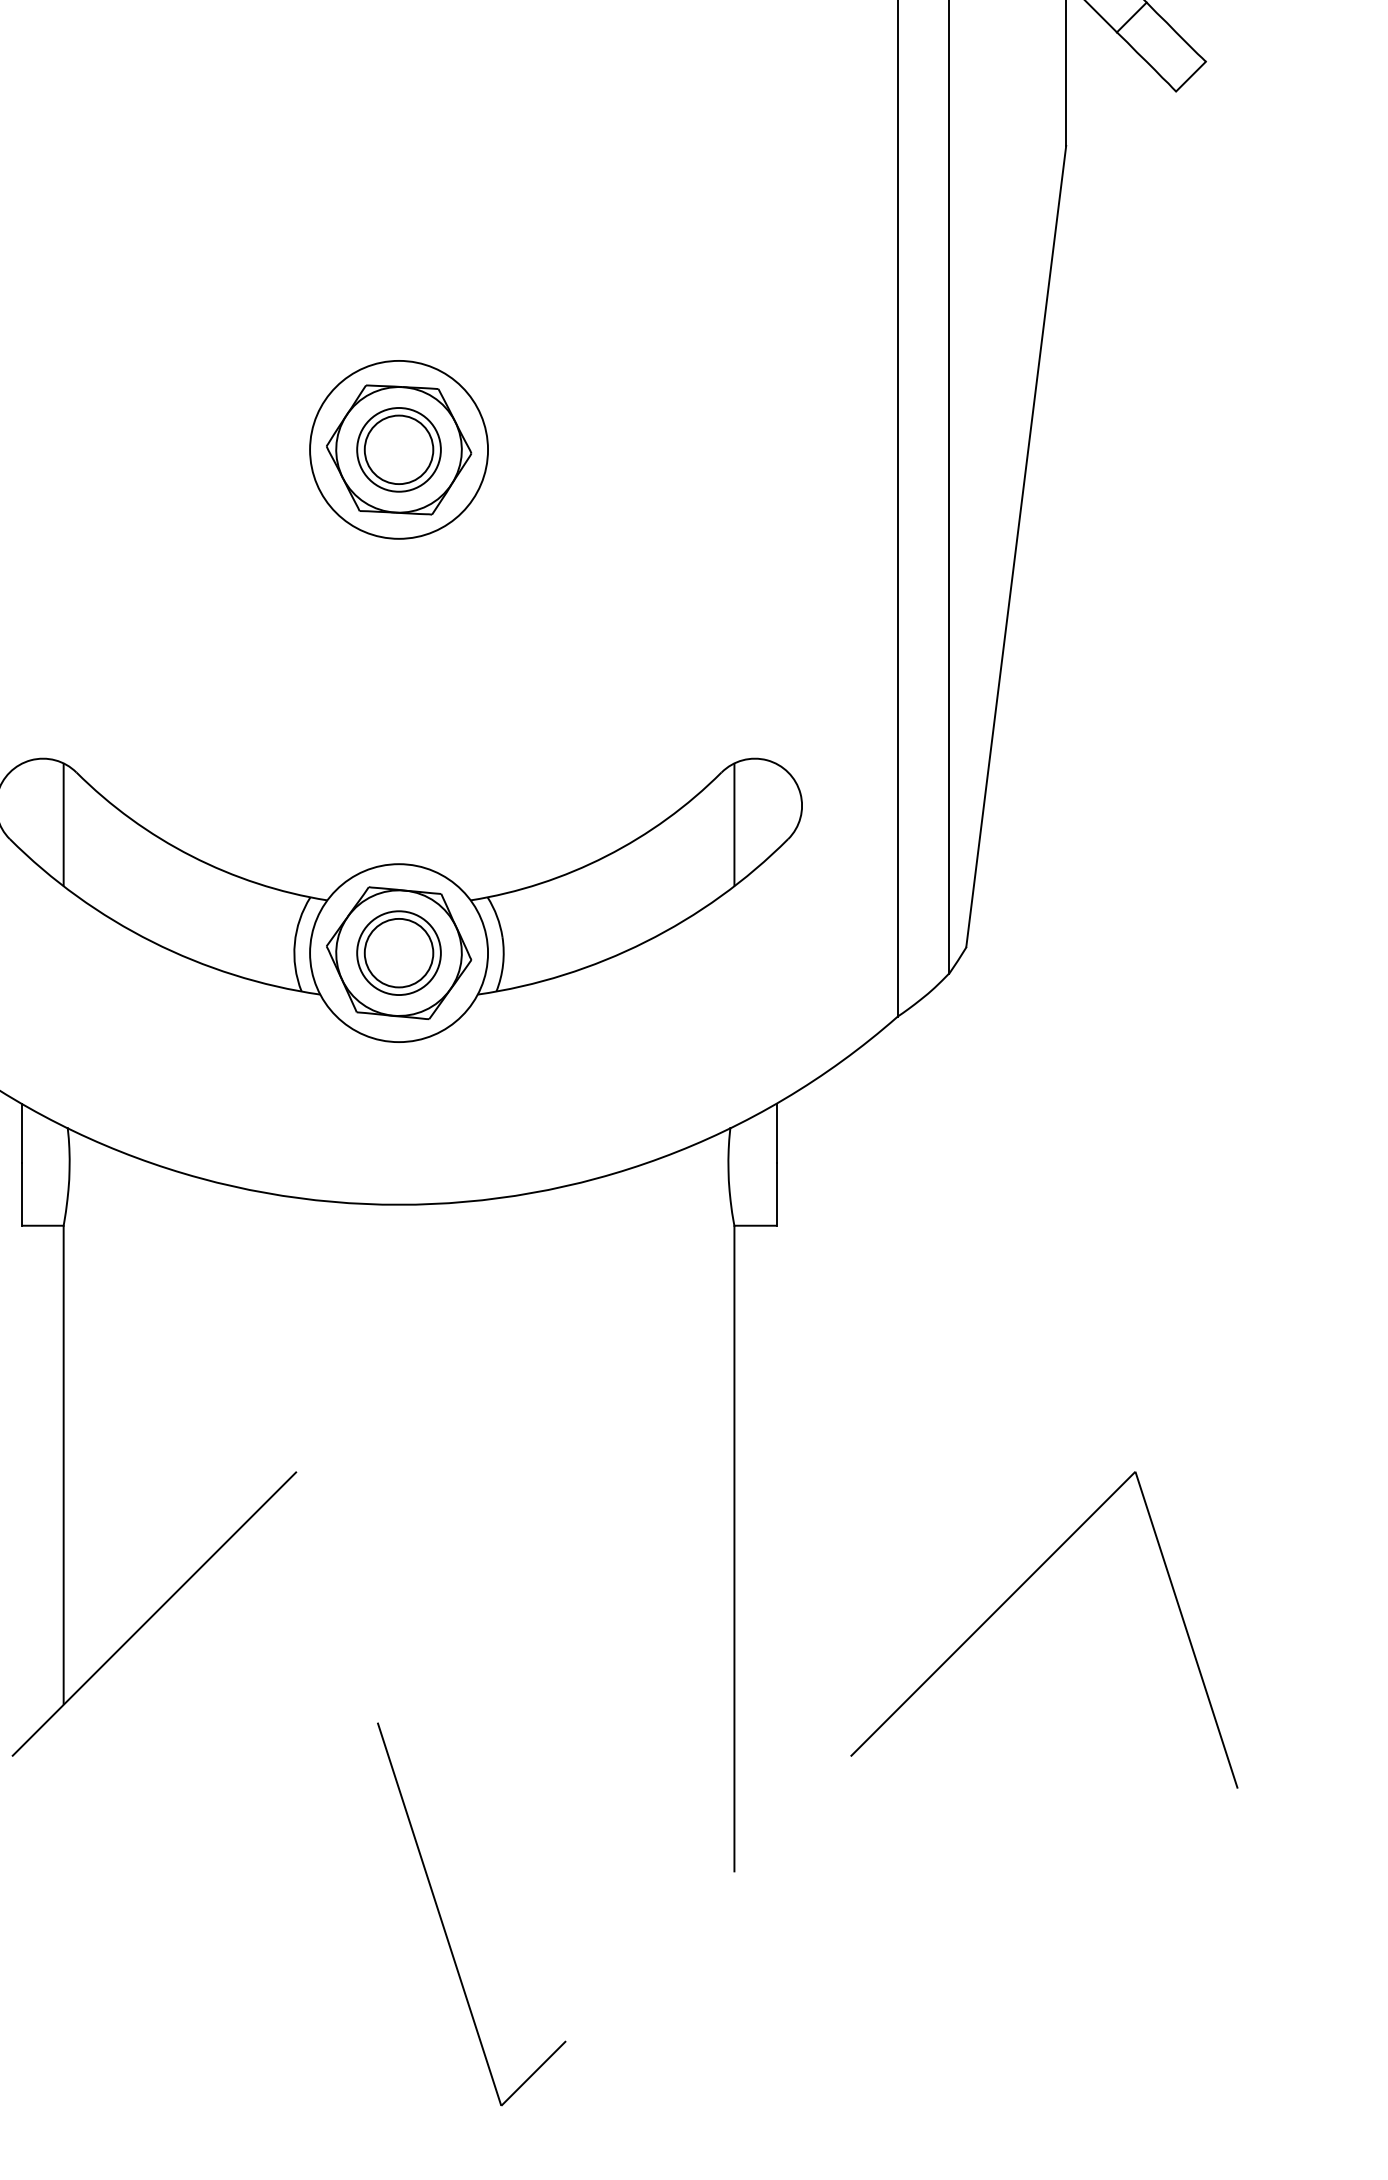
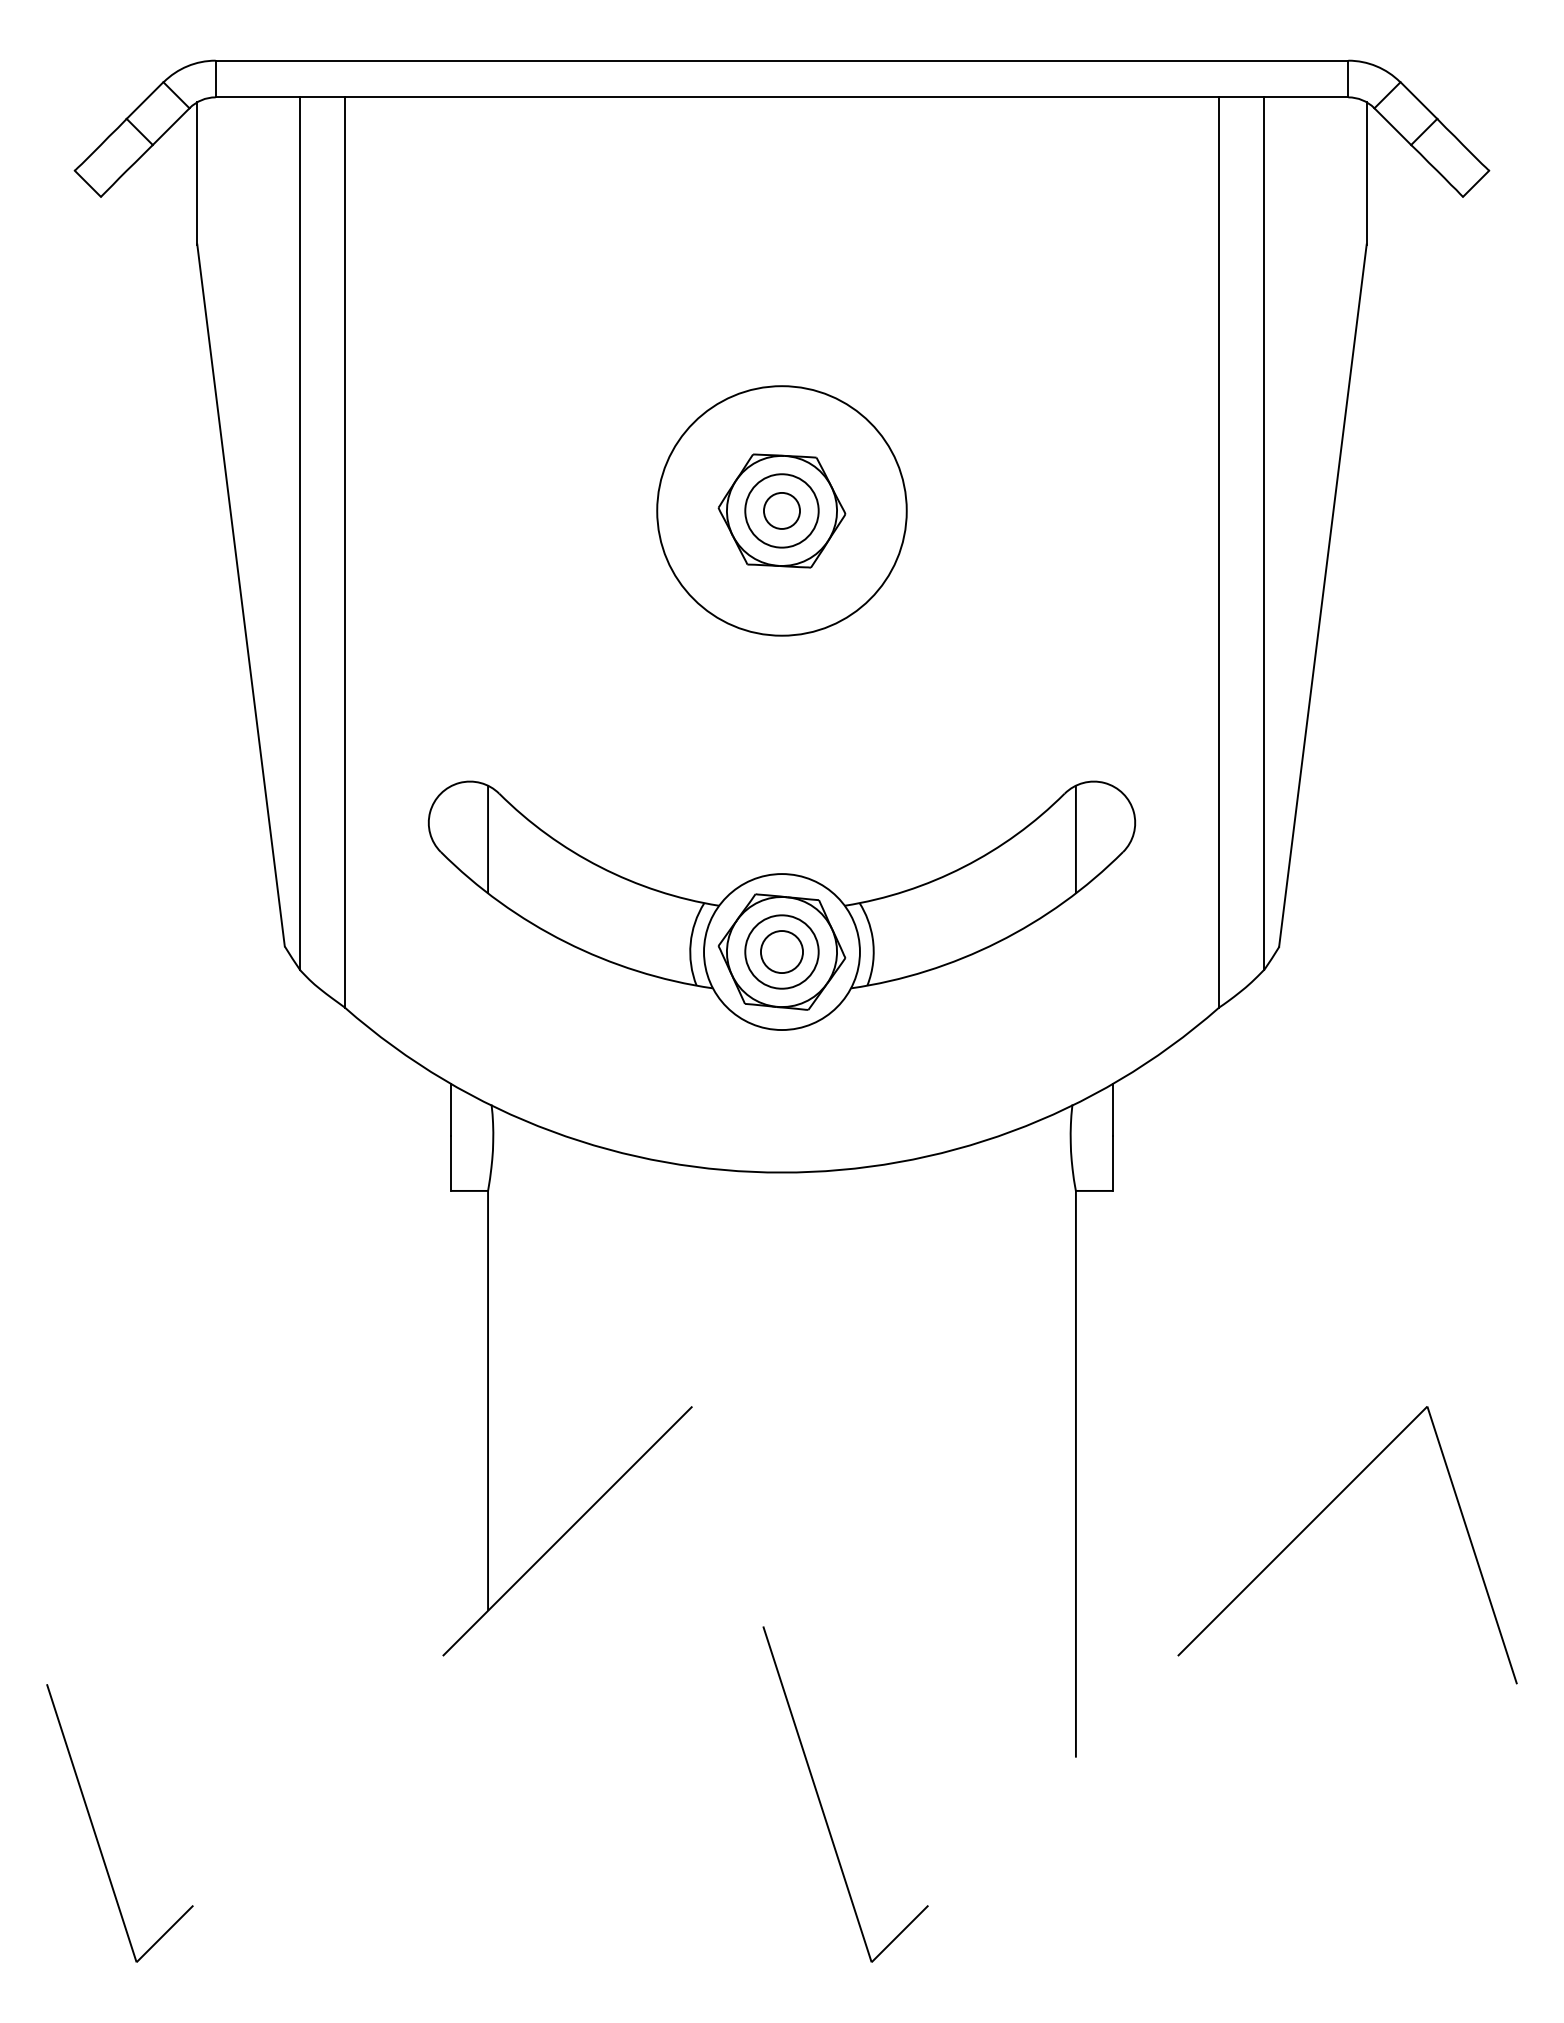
circle: (398, 449) -> (781, 510), size x0.6
circle: (398, 449) -> (781, 510), size x1.6
circle: (398, 953) -> (781, 952), size x0.7

